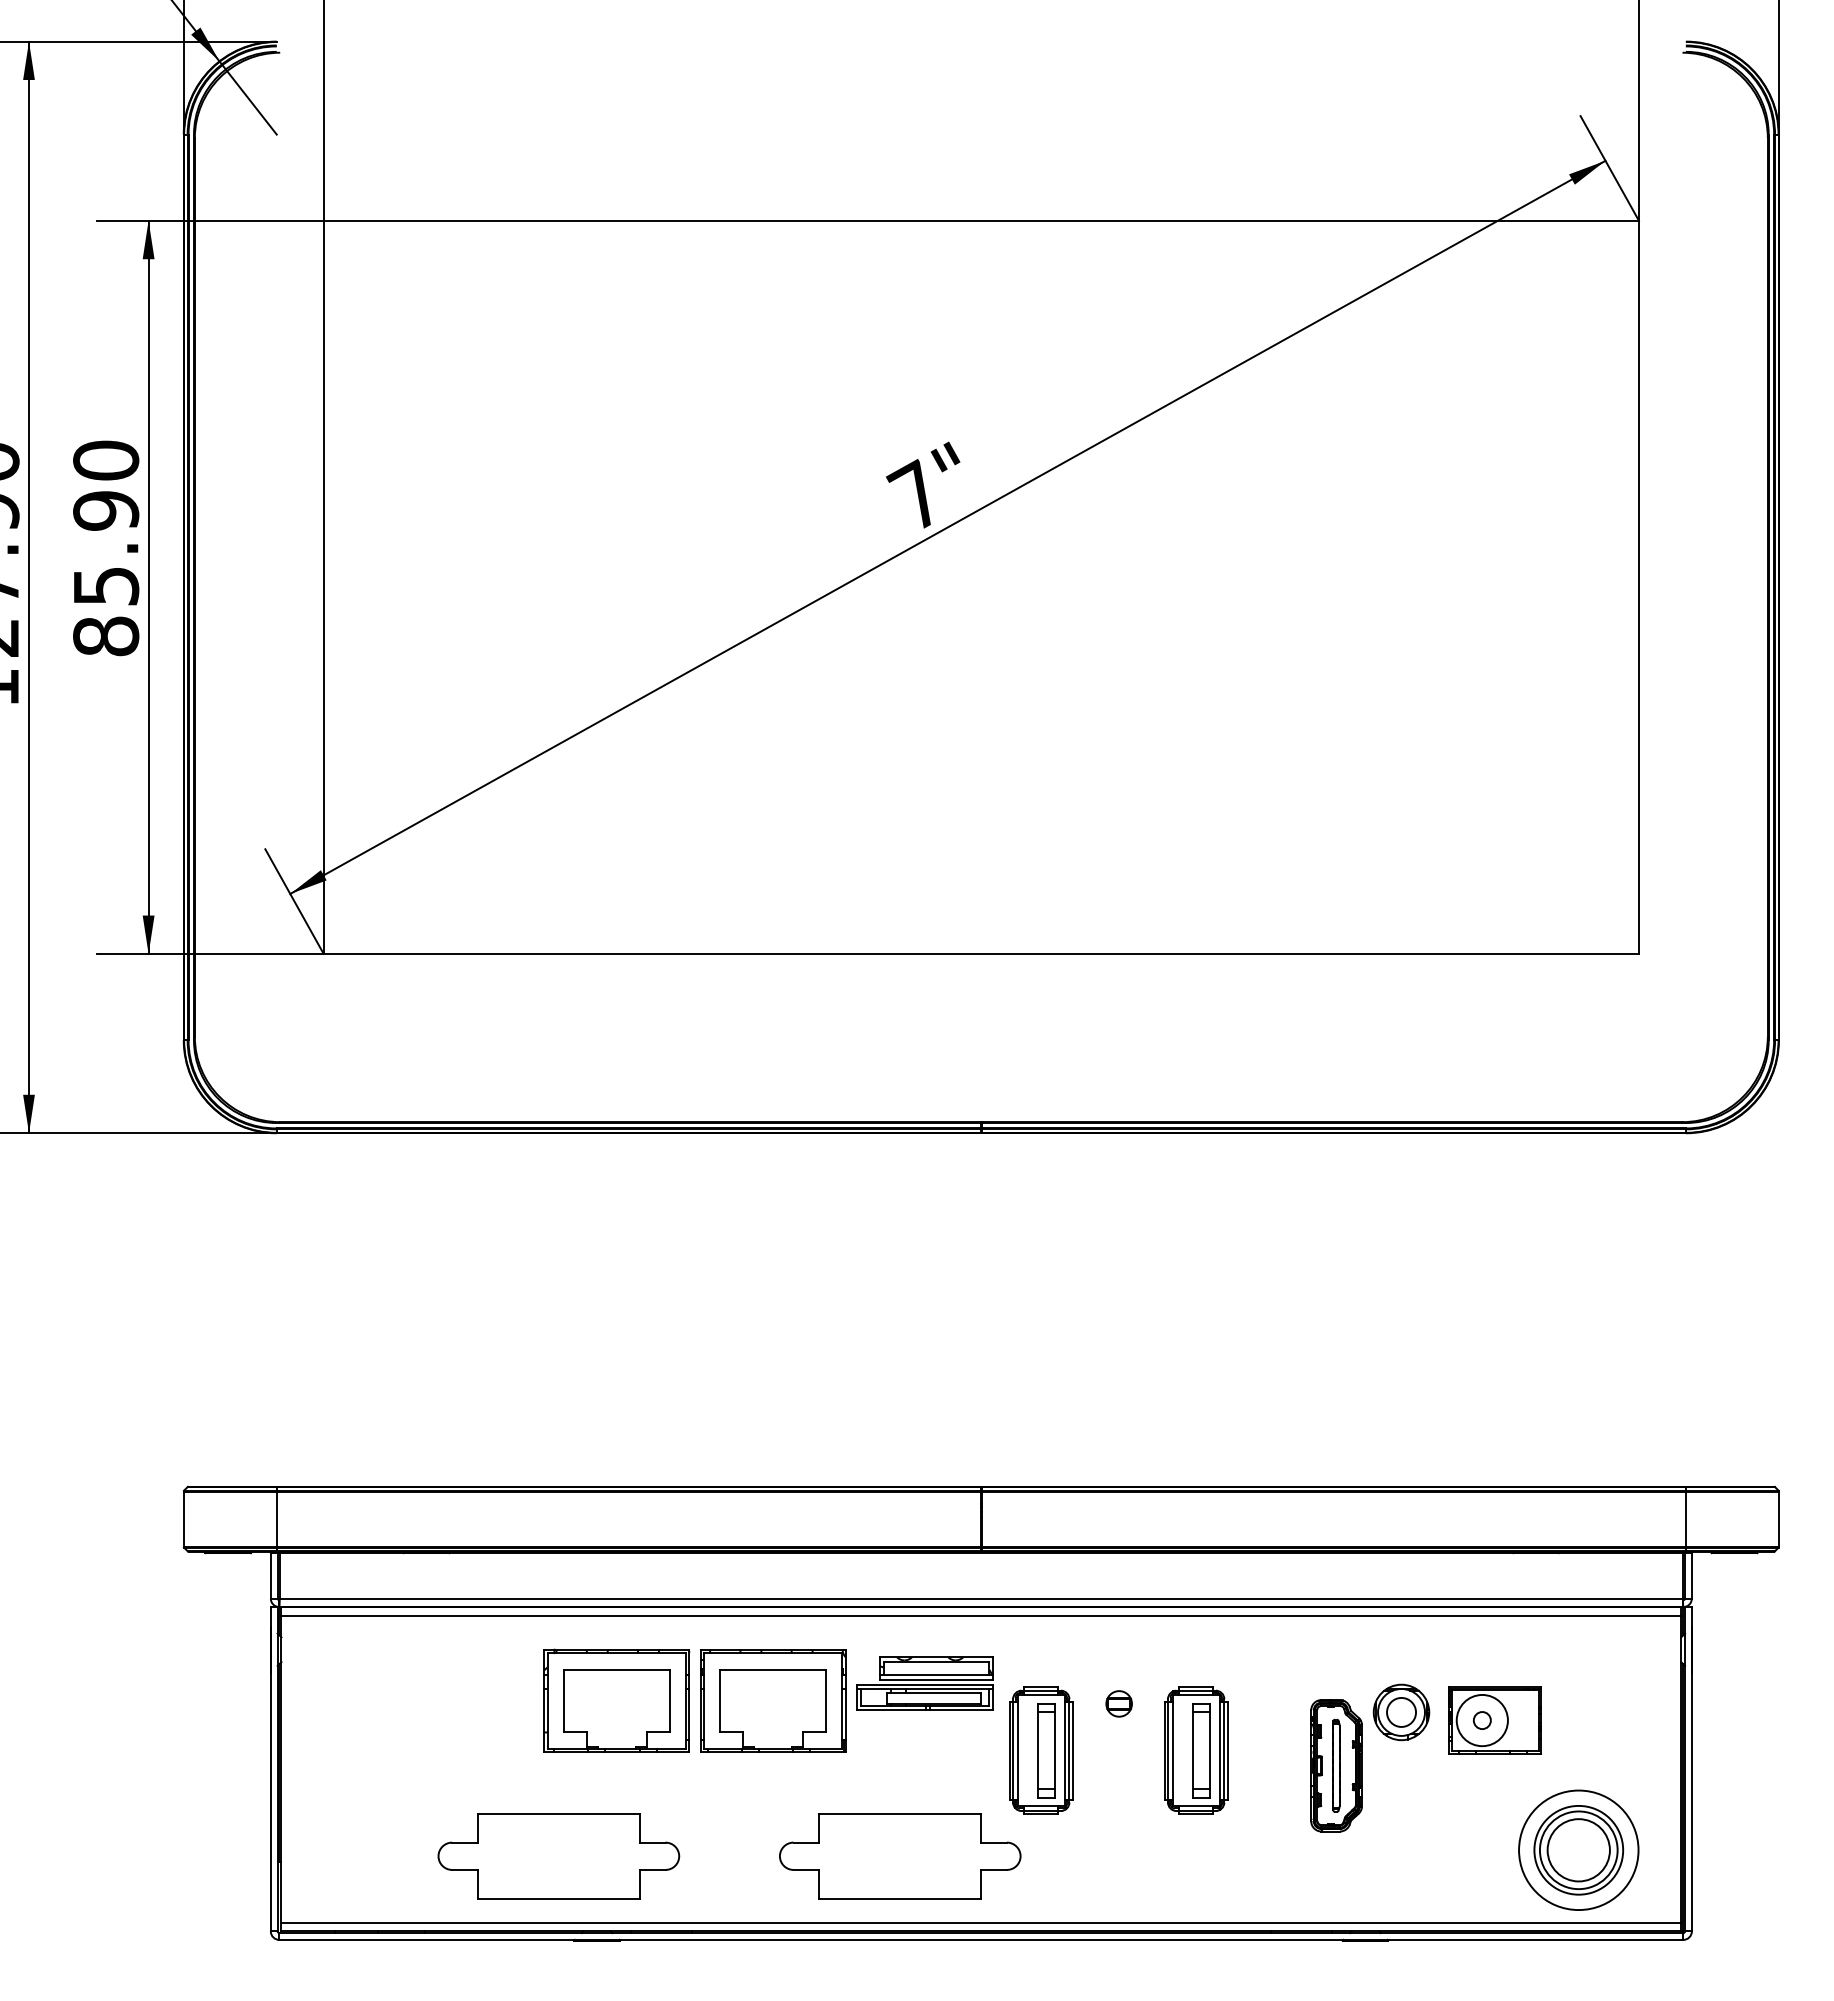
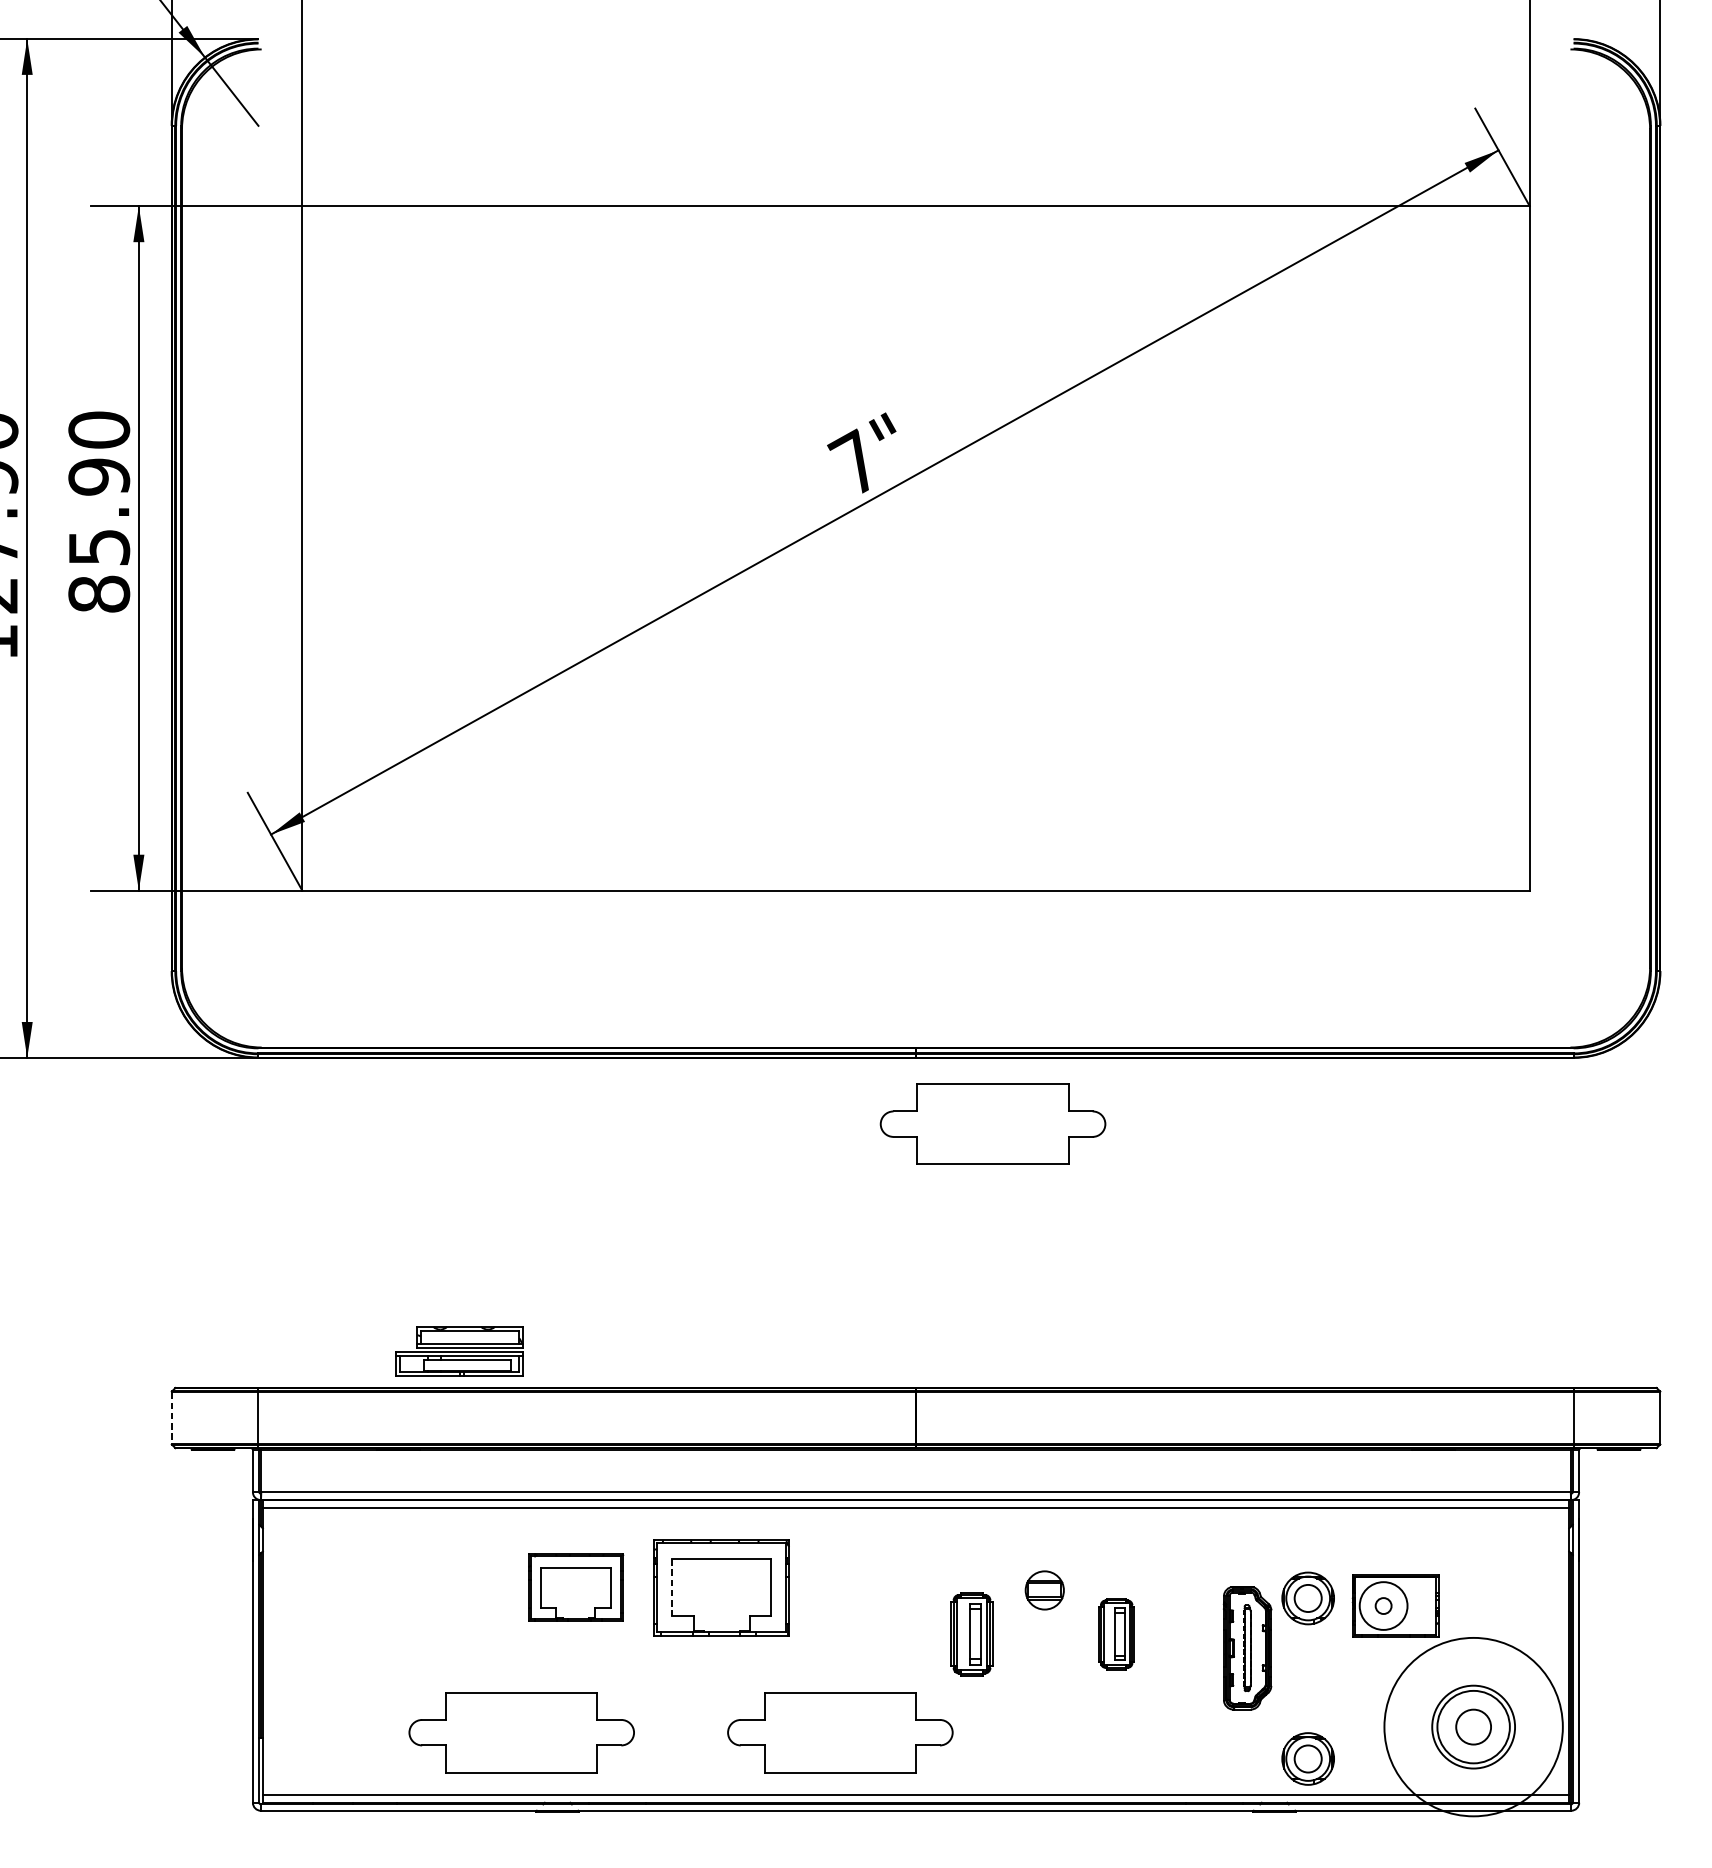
part: (1063, 1204) -> (992, 1124), added
line: (183, 1519) -> (171, 1418), solid -> dashed
part: (924, 1683) -> (458, 1351), moved
part: (616, 1700) -> (575, 1587), size x0.7
line: (719, 1700) -> (671, 1587), solid -> dashed
part: (1118, 1703) -> (1044, 1590), size x1.6
part: (1041, 1750) -> (972, 1633), size x0.7
part: (1196, 1750) -> (1116, 1633), size x0.6
circle: (1578, 1850) -> (1473, 1727), size x0.6
circle: (1578, 1850) -> (1473, 1727), size x1.6
part: (1401, 1884) -> (1308, 1759), added

